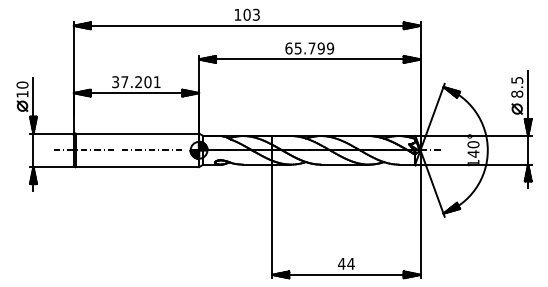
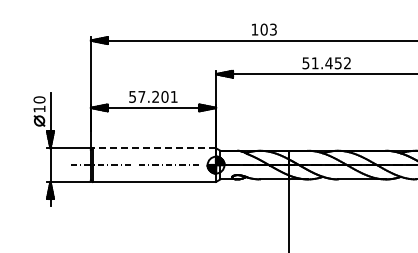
text: (309, 48) -> (326, 63), 65.799 -> 51.452
text: (115, 81) -> (132, 96), 37.201 -> 57.201
line: (137, 133) -> (154, 148), solid -> dashed

